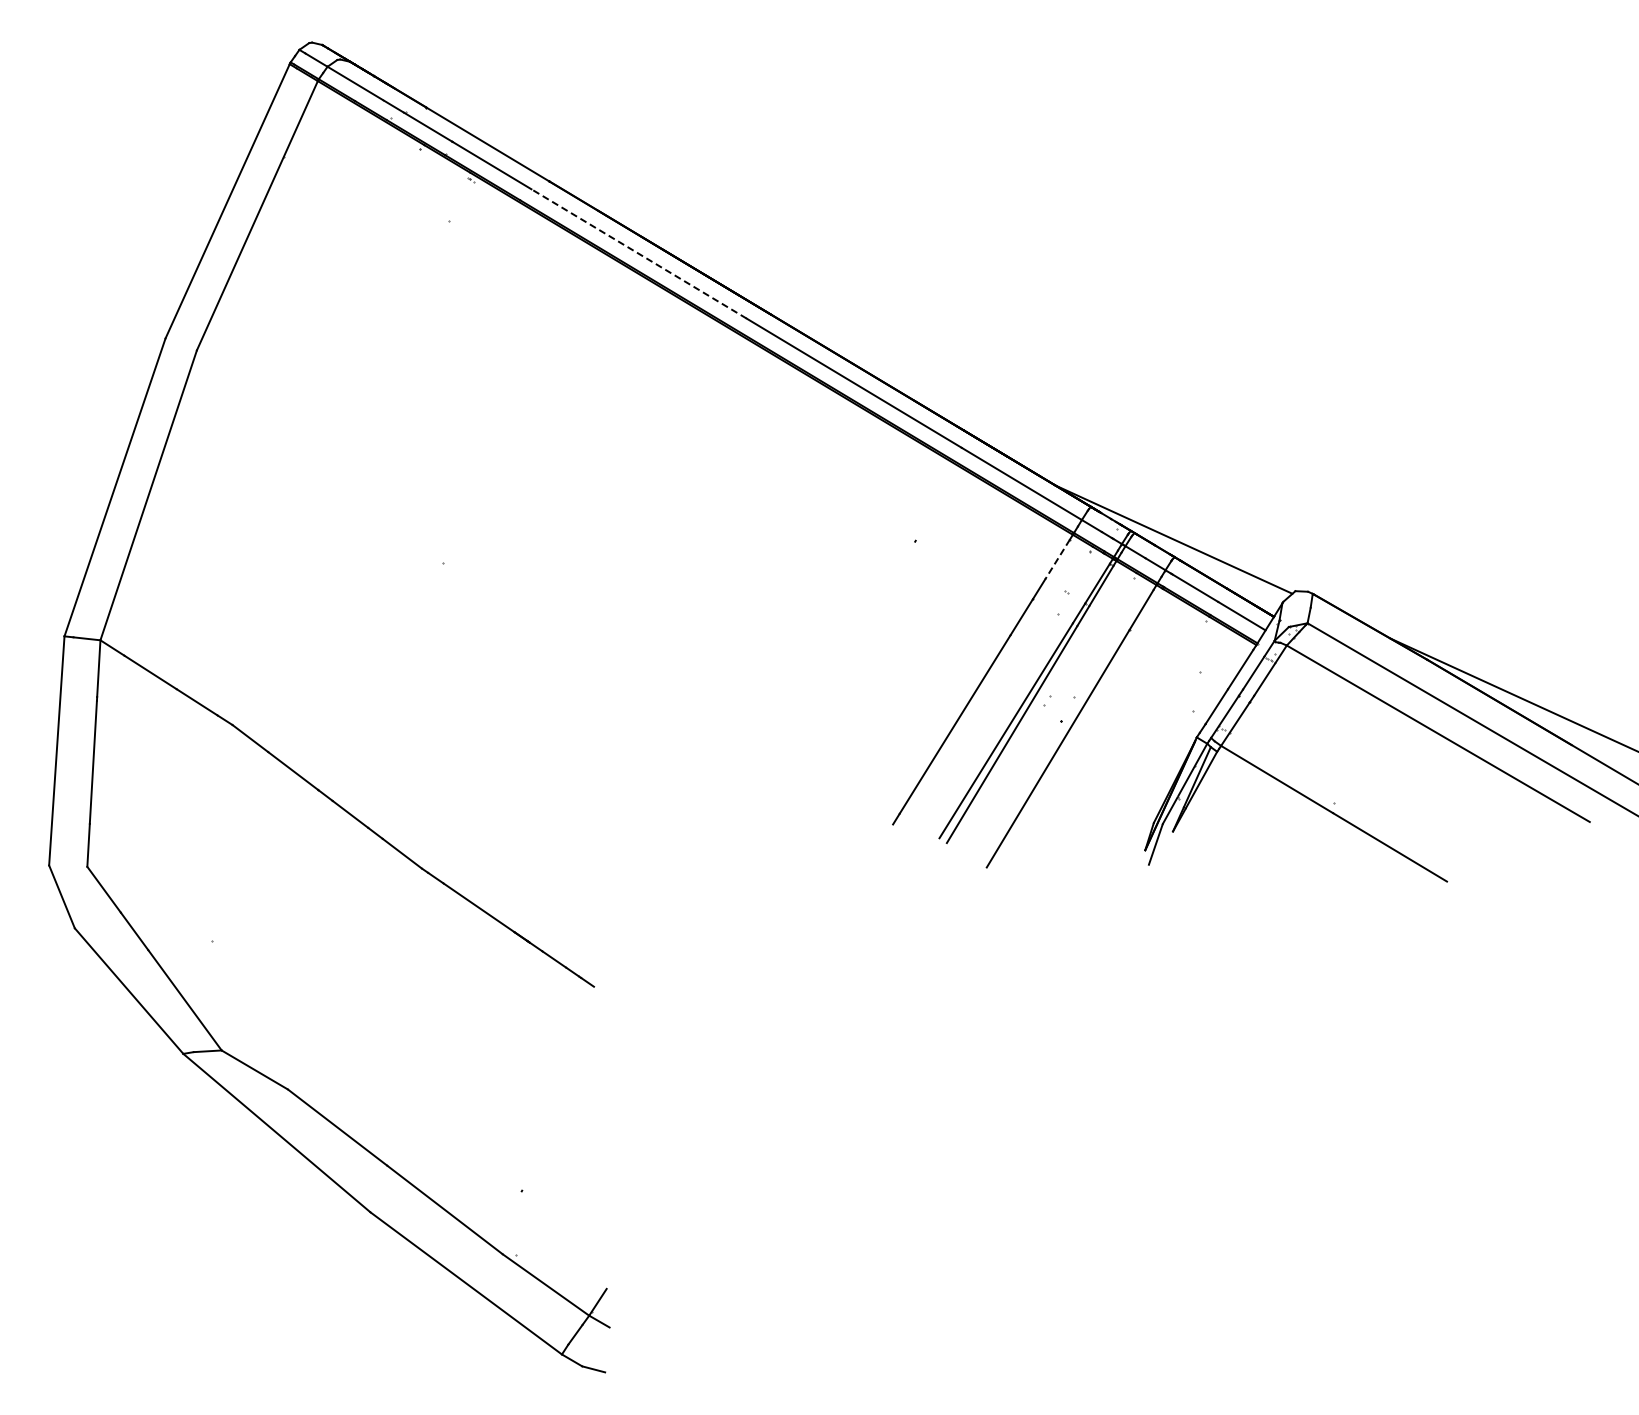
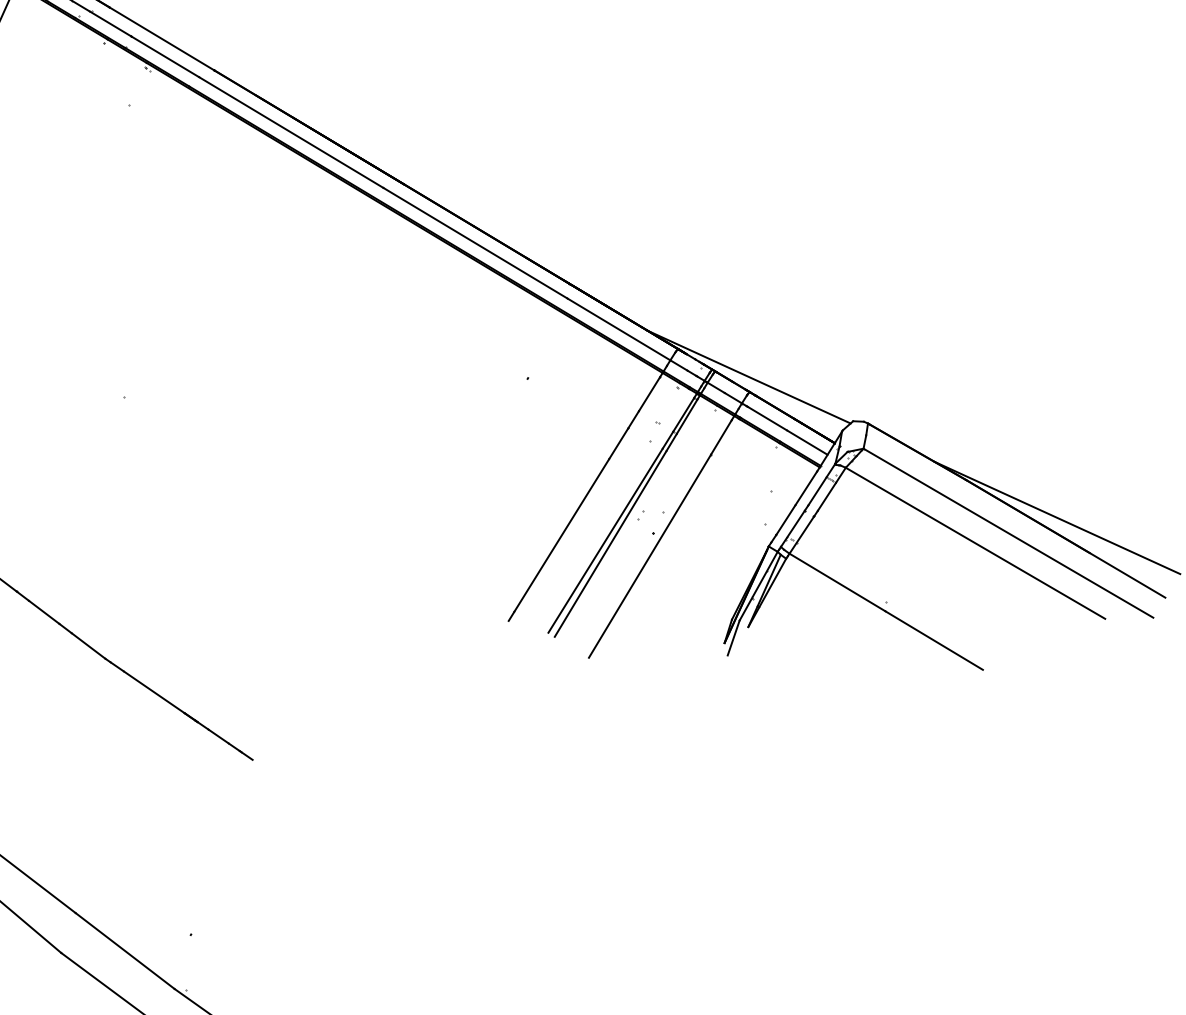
line: (639, 253) -> (291, 132), dashed -> solid
line: (1057, 559) -> (649, 394), dashed -> solid

